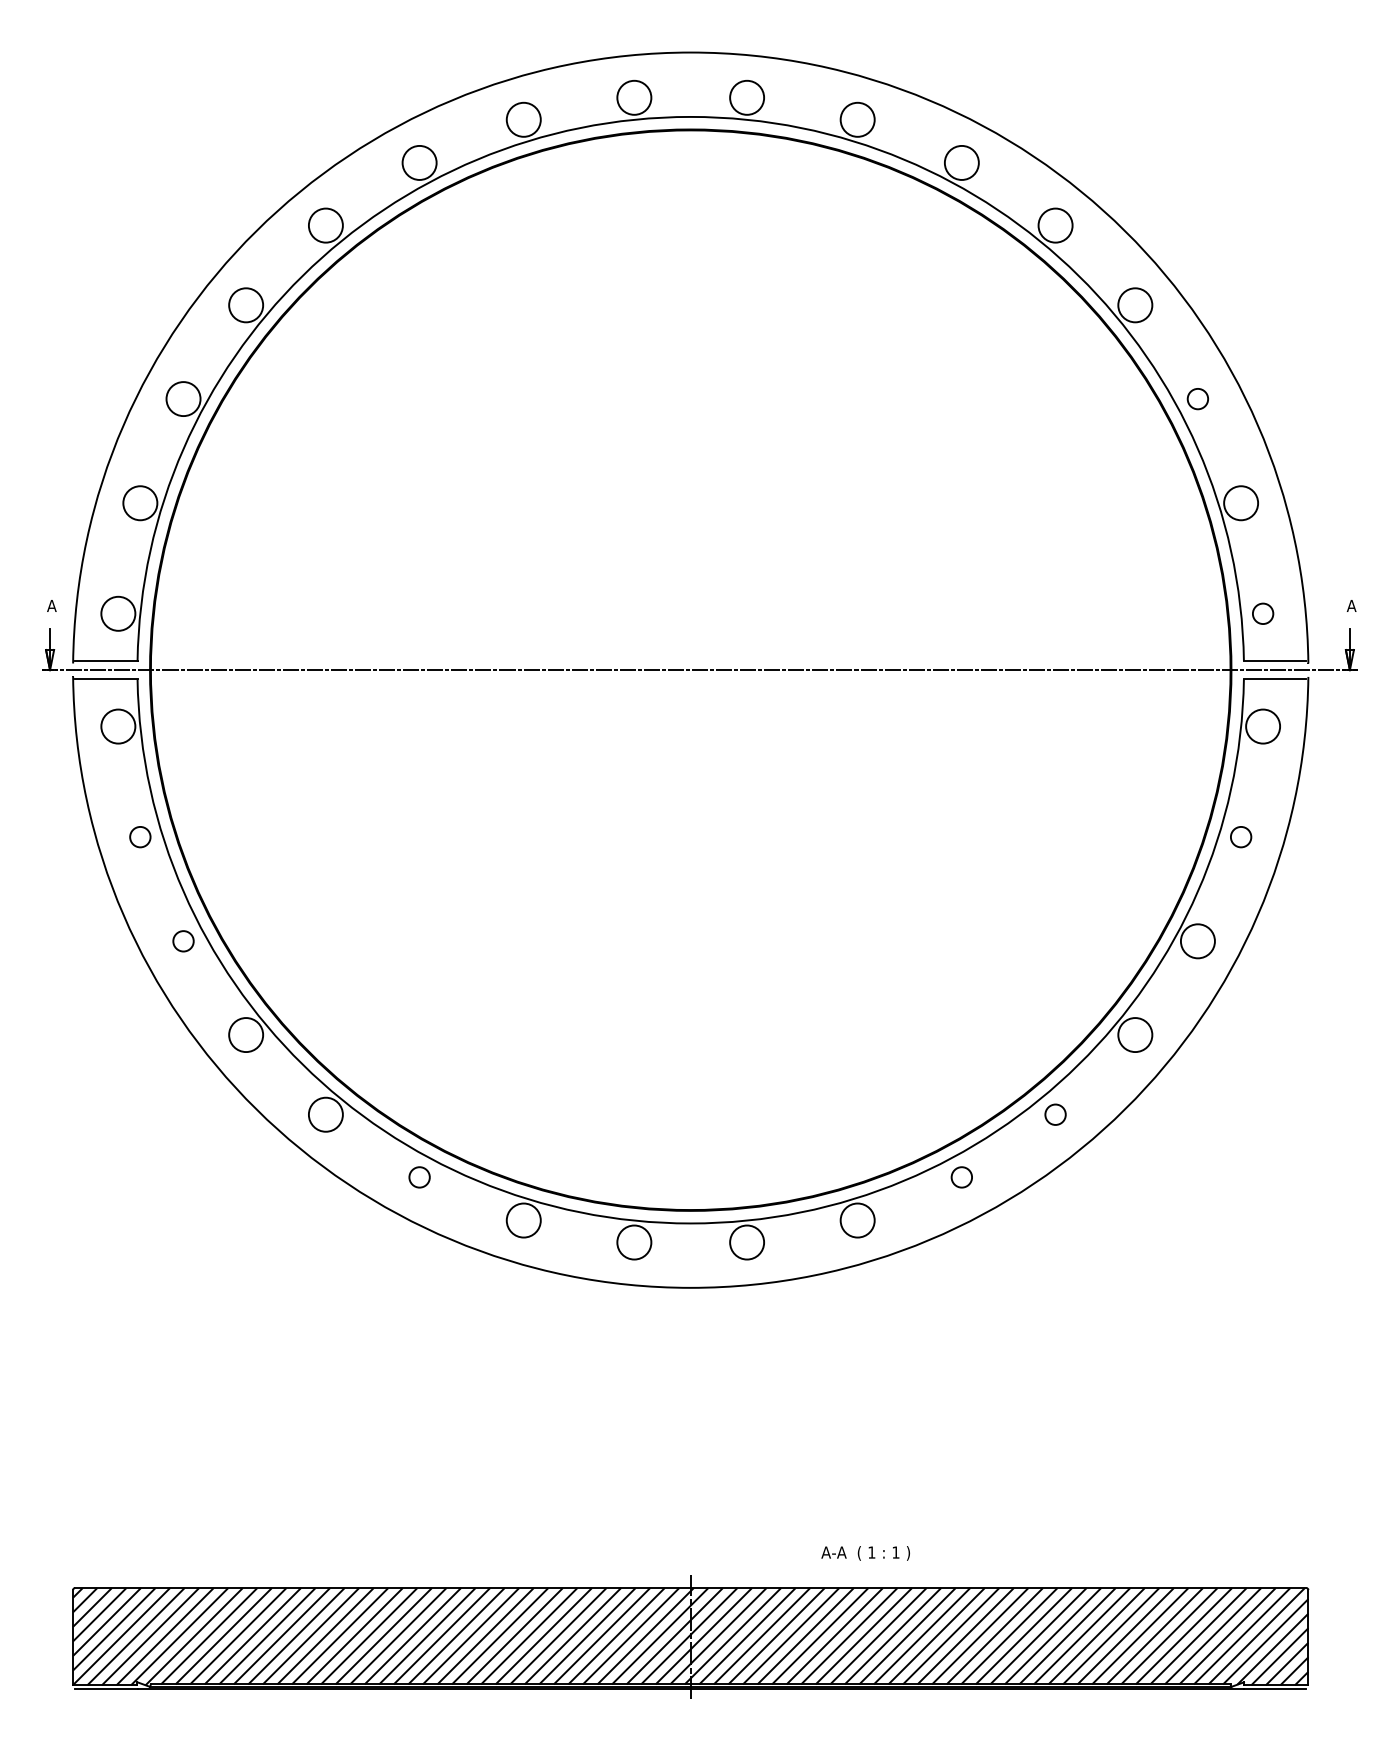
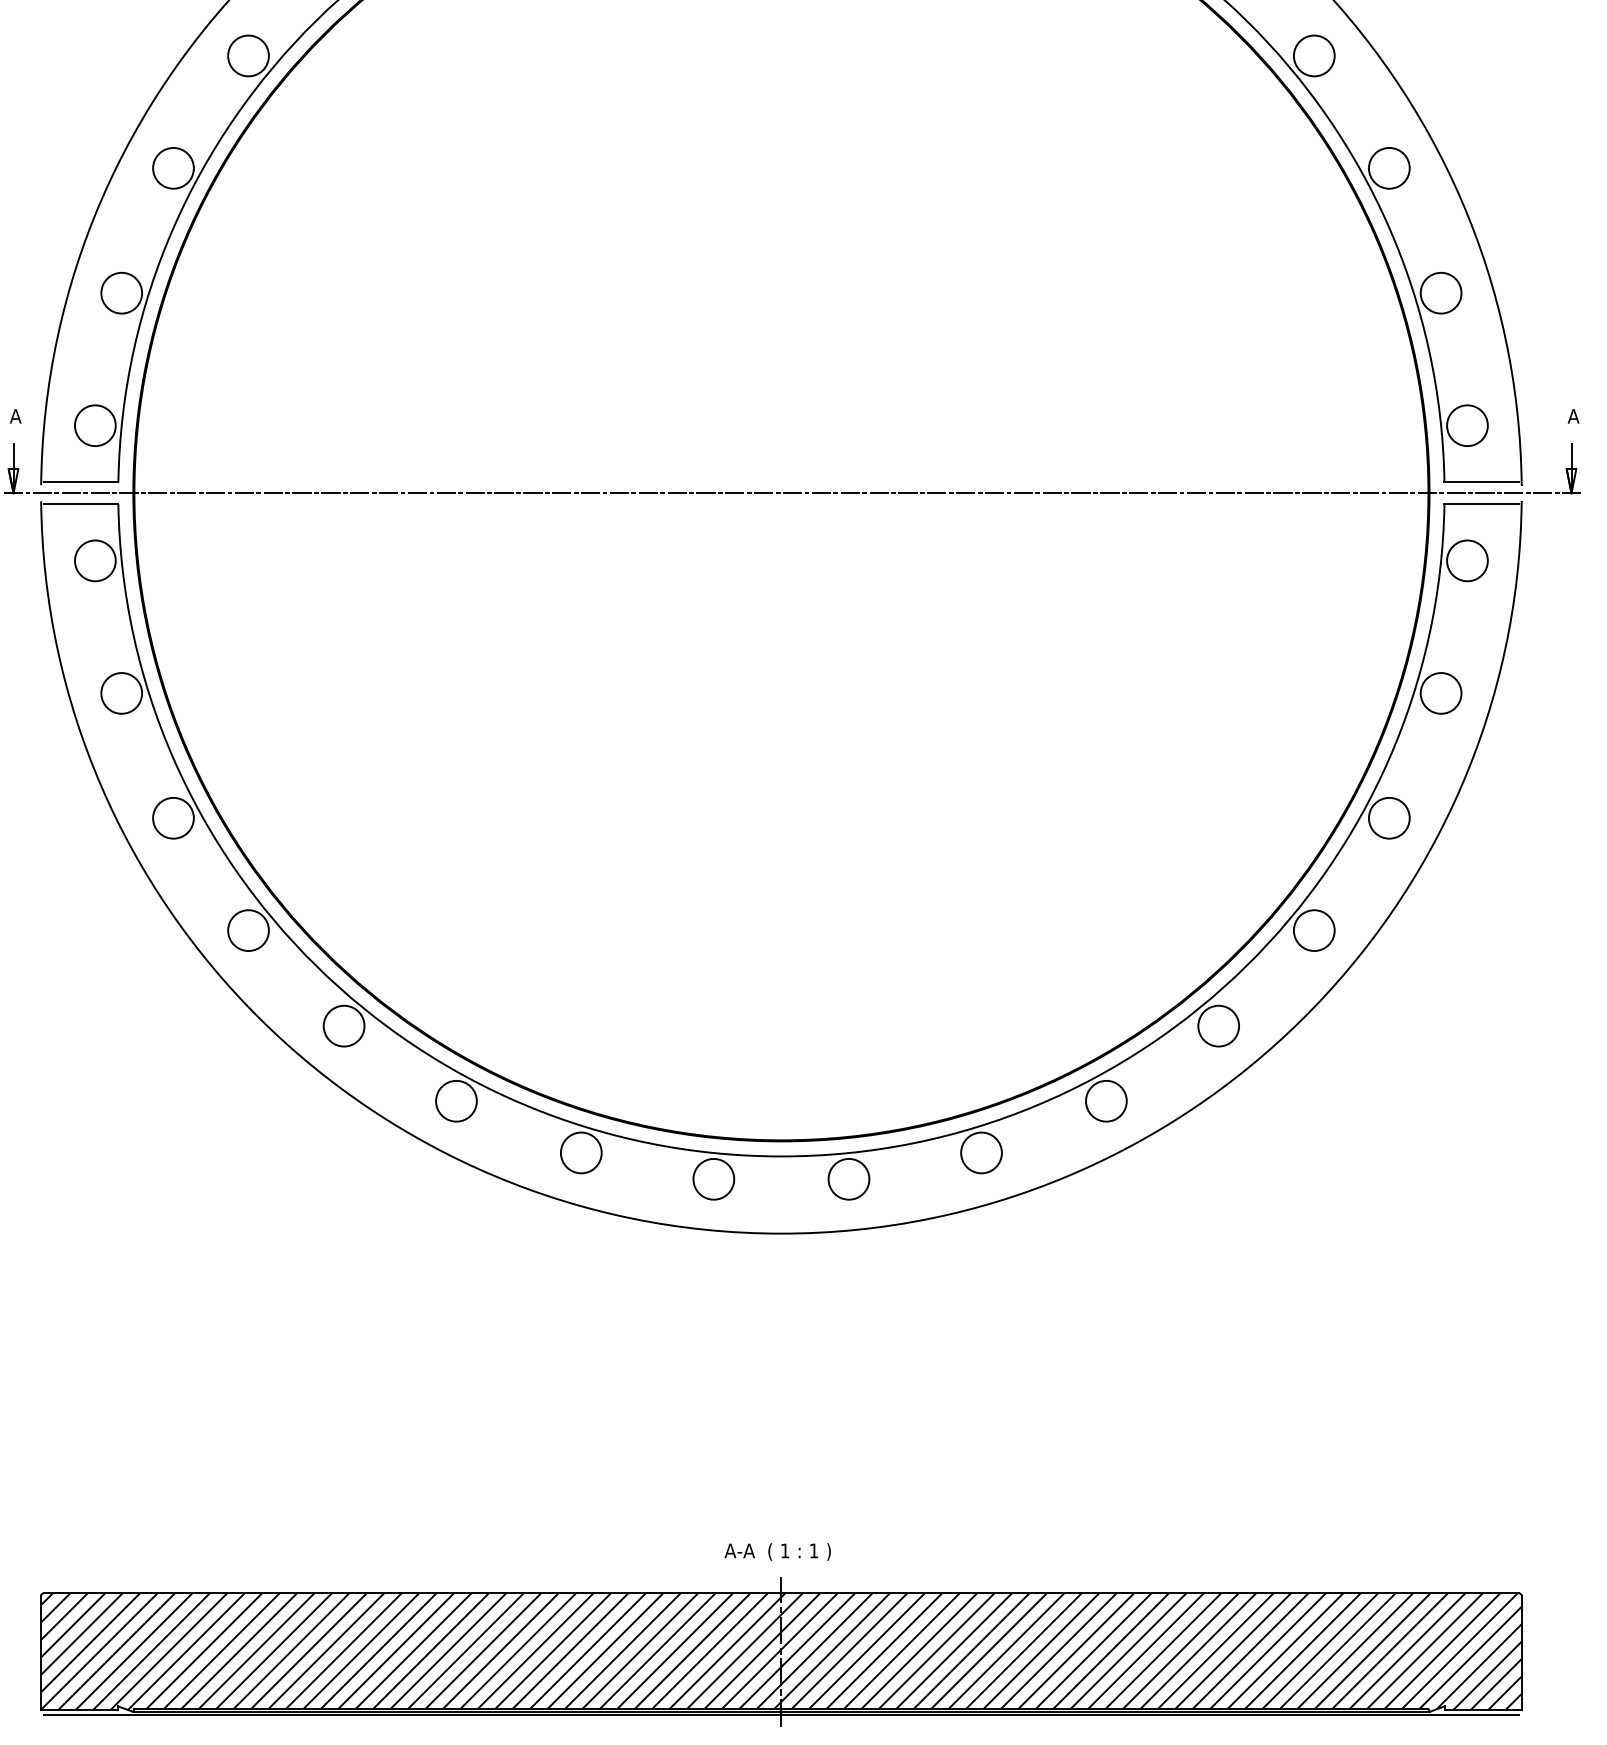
circle: (1197, 399) -> (1388, 168), size x1.67
circle: (1263, 613) -> (1467, 425), size x1.67
circle: (140, 837) -> (121, 693), size x1.67
circle: (1241, 837) -> (1441, 693), size x1.67
circle: (183, 941) -> (173, 818), size x1.67
circle: (1055, 1114) -> (1218, 1025), size x1.67
circle: (419, 1177) -> (456, 1101), size x1.67
circle: (961, 1177) -> (1105, 1101), size x1.67
text: (865, 1553) -> (777, 1552), moved

